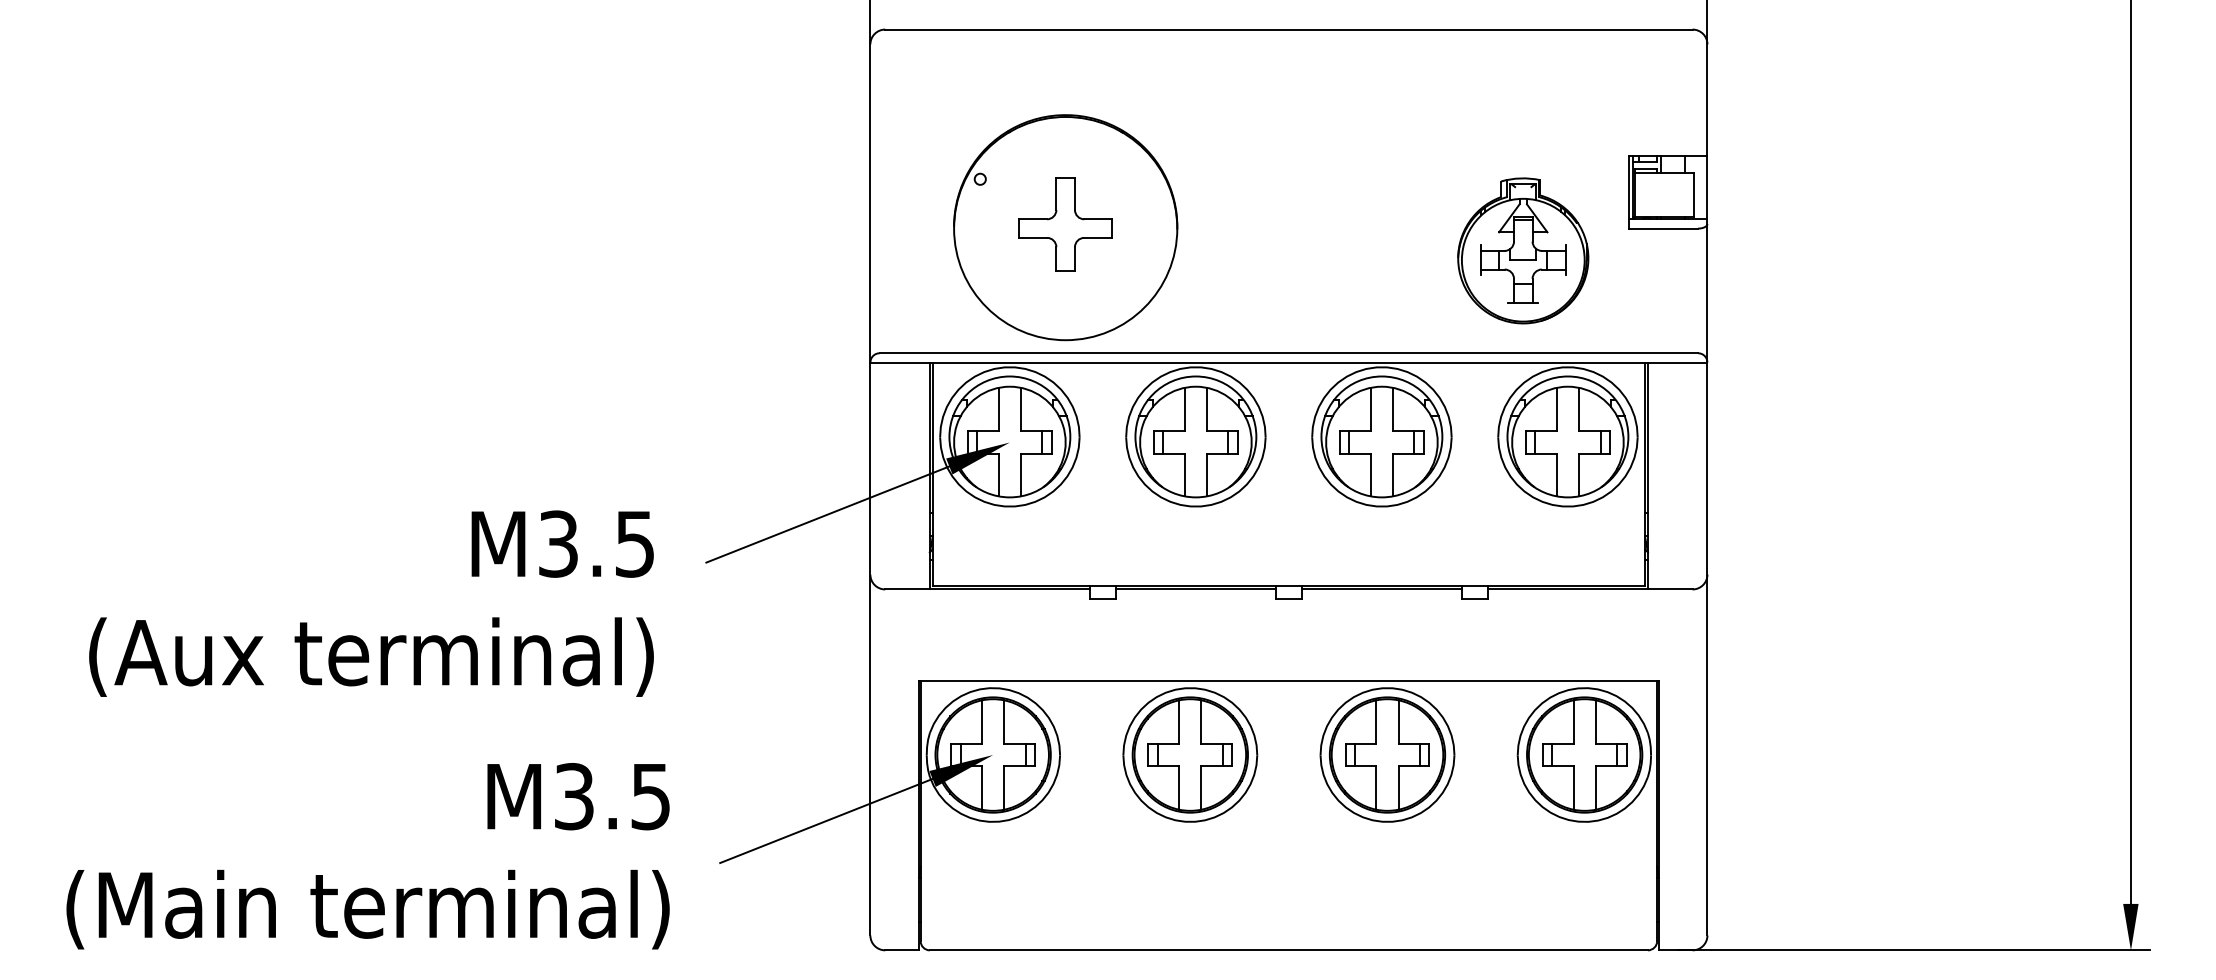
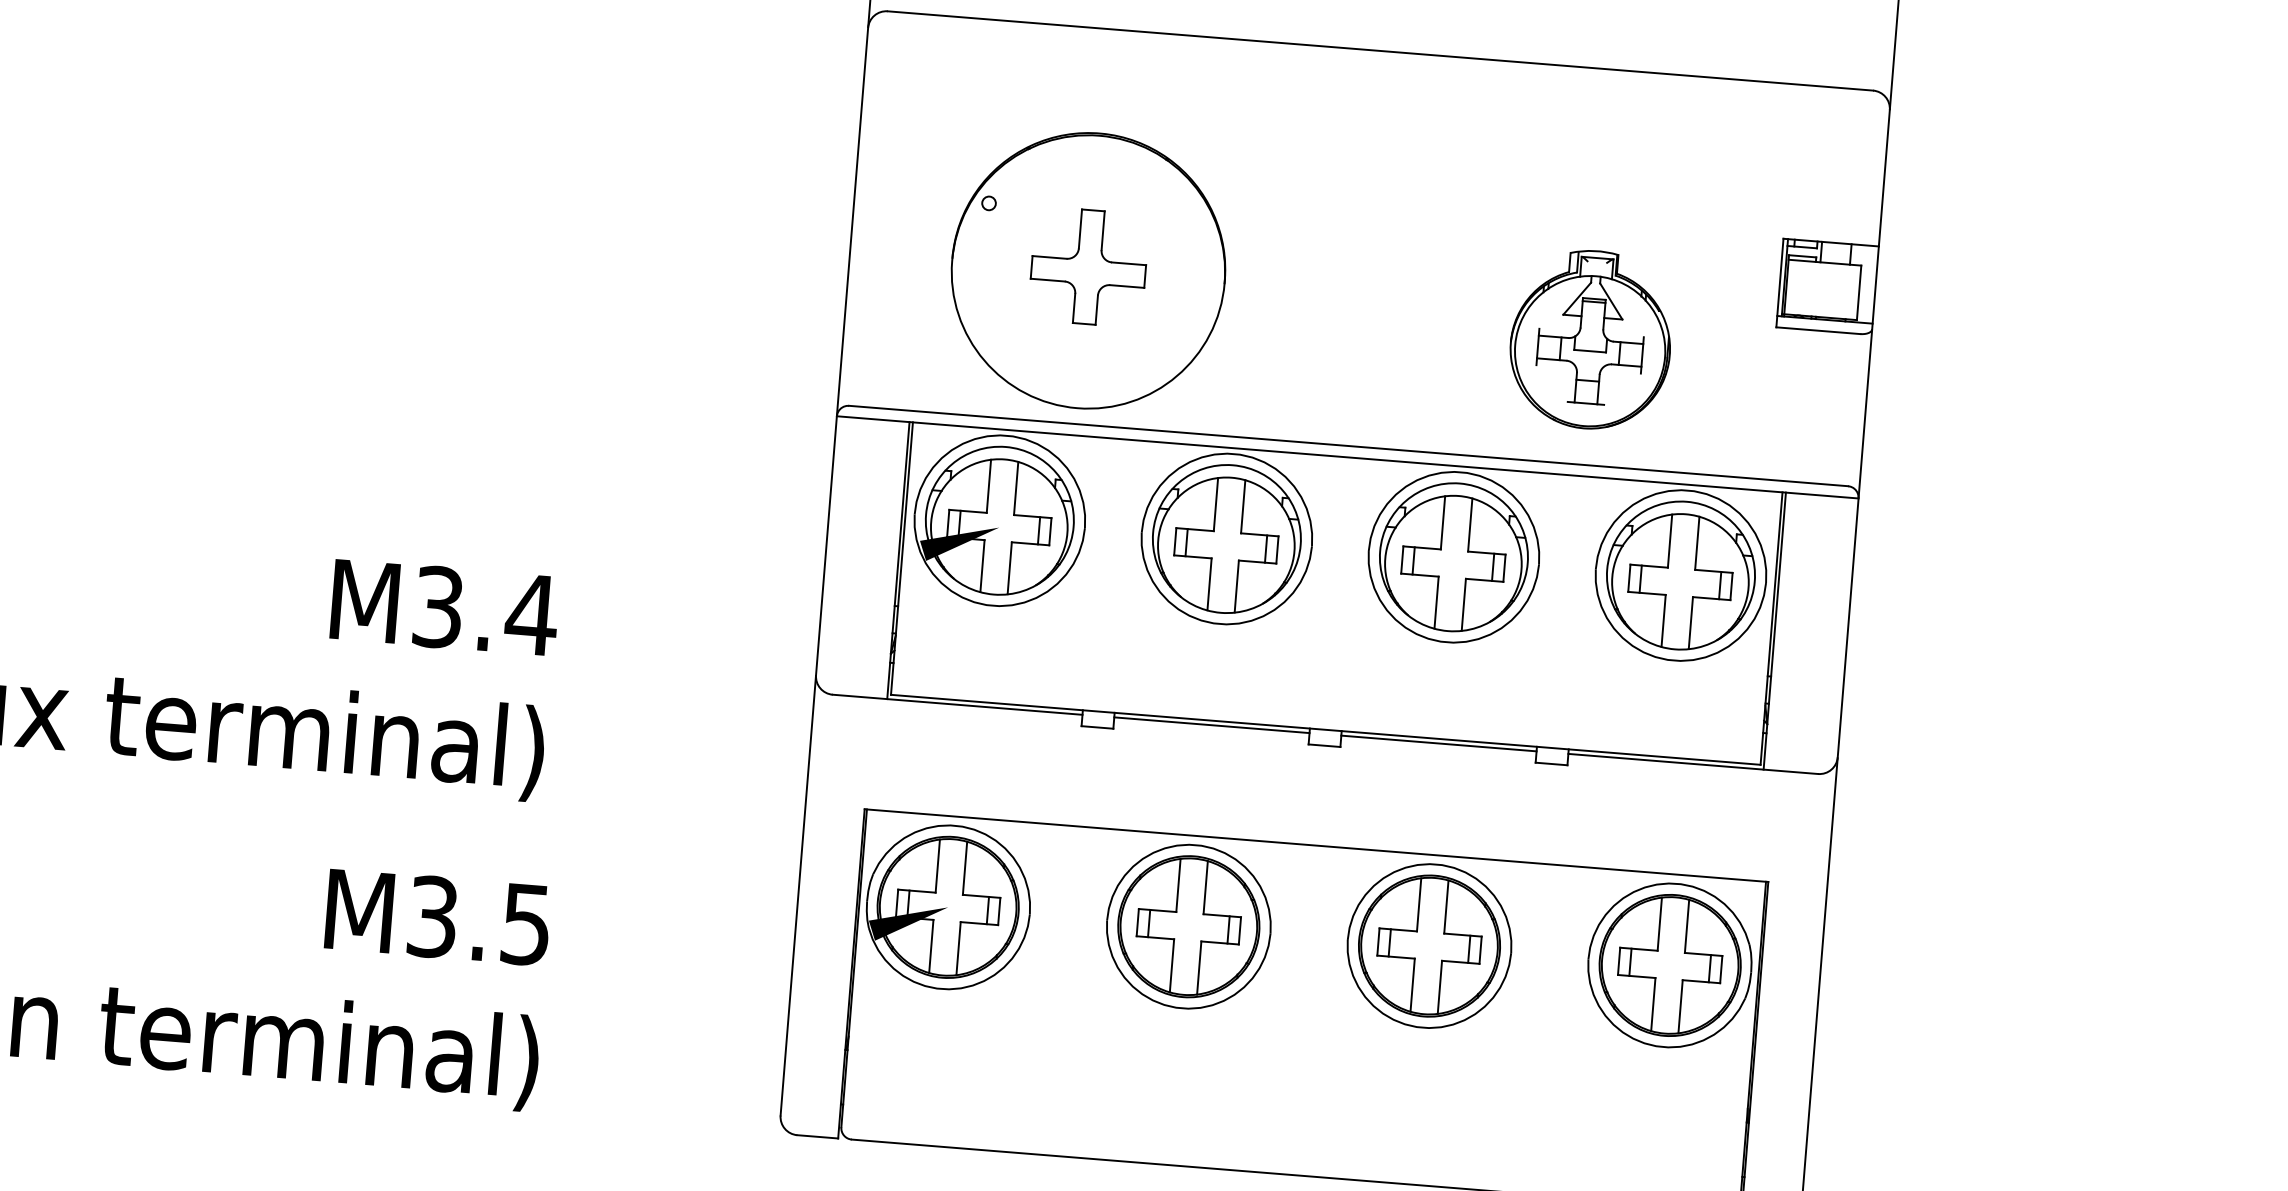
part: (1523, 250) -> (1591, 339), moved
line: (827, 514) -> (769, 597), removed
text: (634, 544) -> (531, 615), M3.5 -> M3.4
line: (826, 820) -> (738, 970), removed

